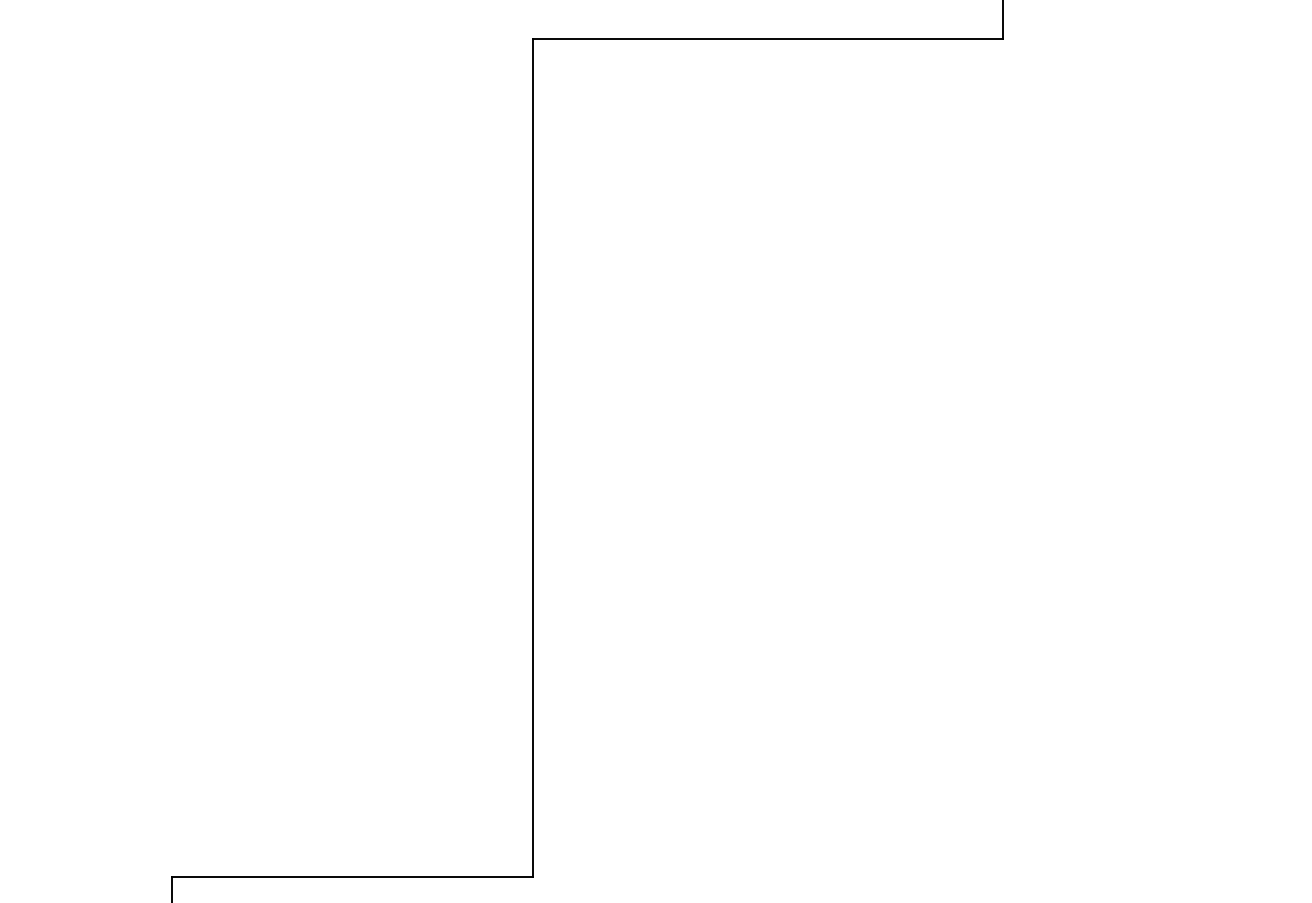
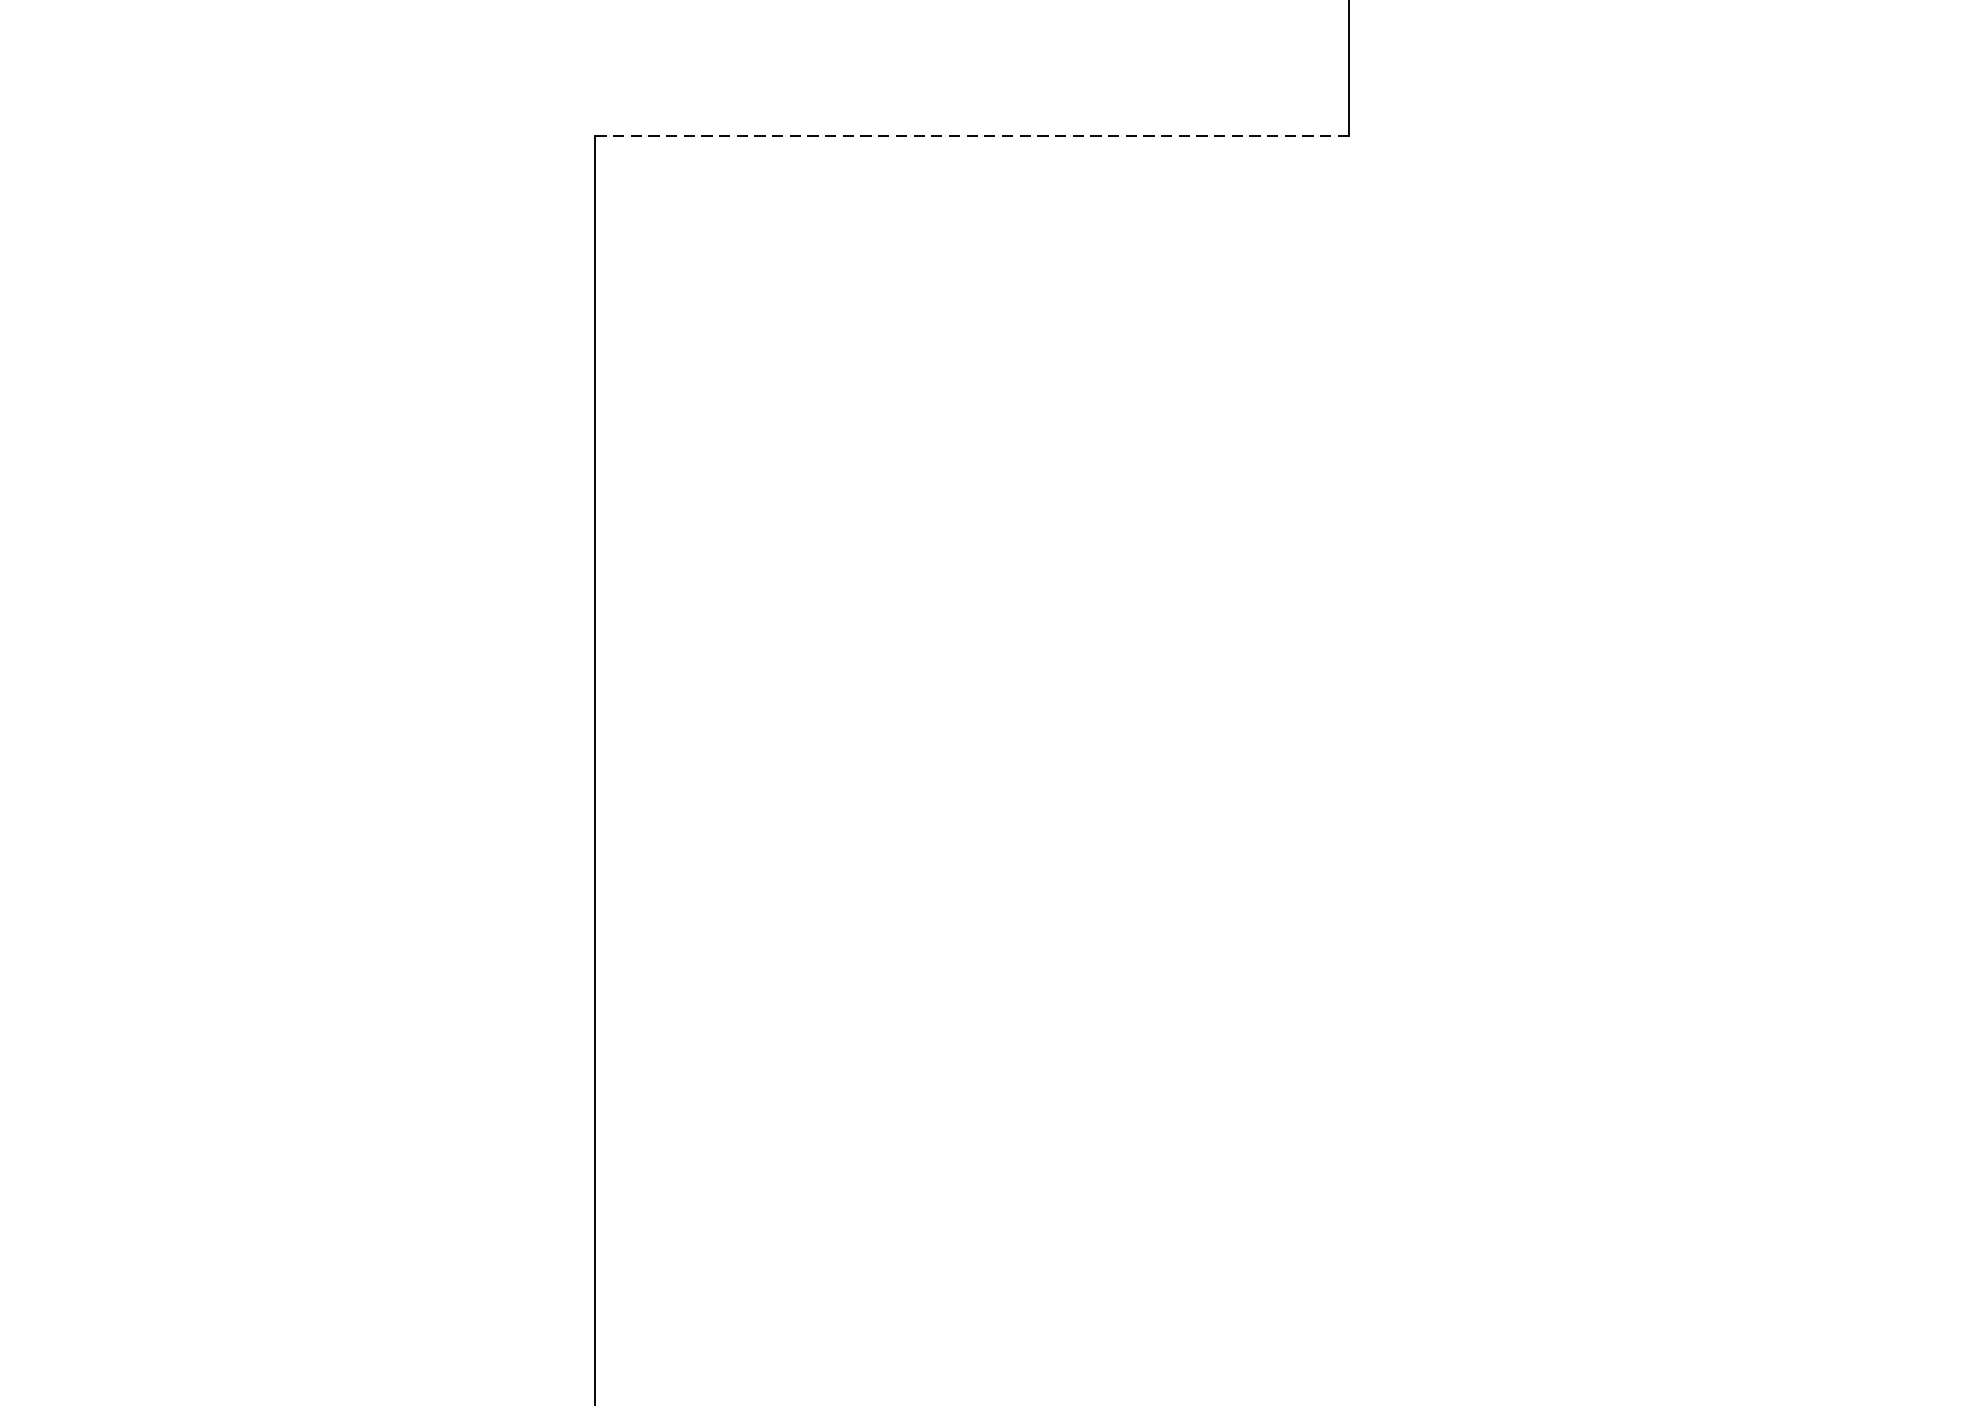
line: (768, 38) -> (972, 136), solid -> dashed

